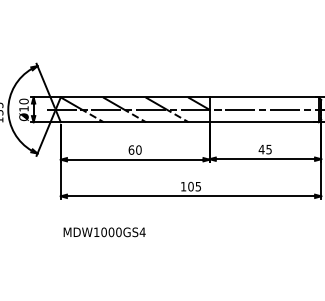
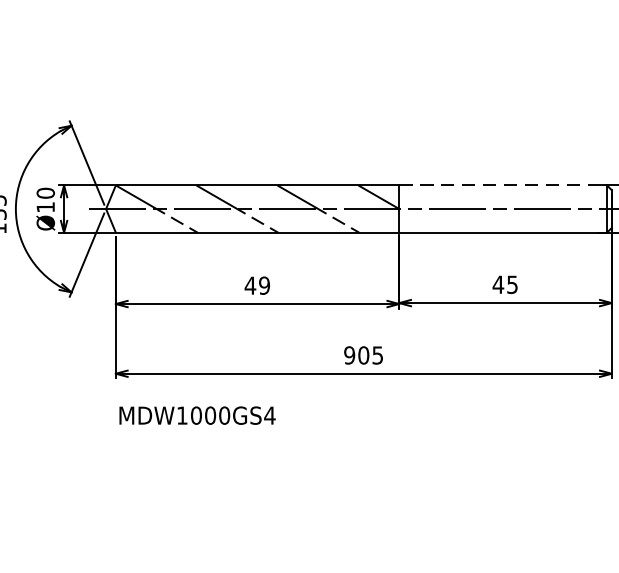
line: (264, 97) -> (503, 185), solid -> dashed
text: (134, 149) -> (256, 284), 60 -> 49
text: (183, 186) -> (349, 355), 105 -> 905
text: (104, 232) -> (197, 415), moved

